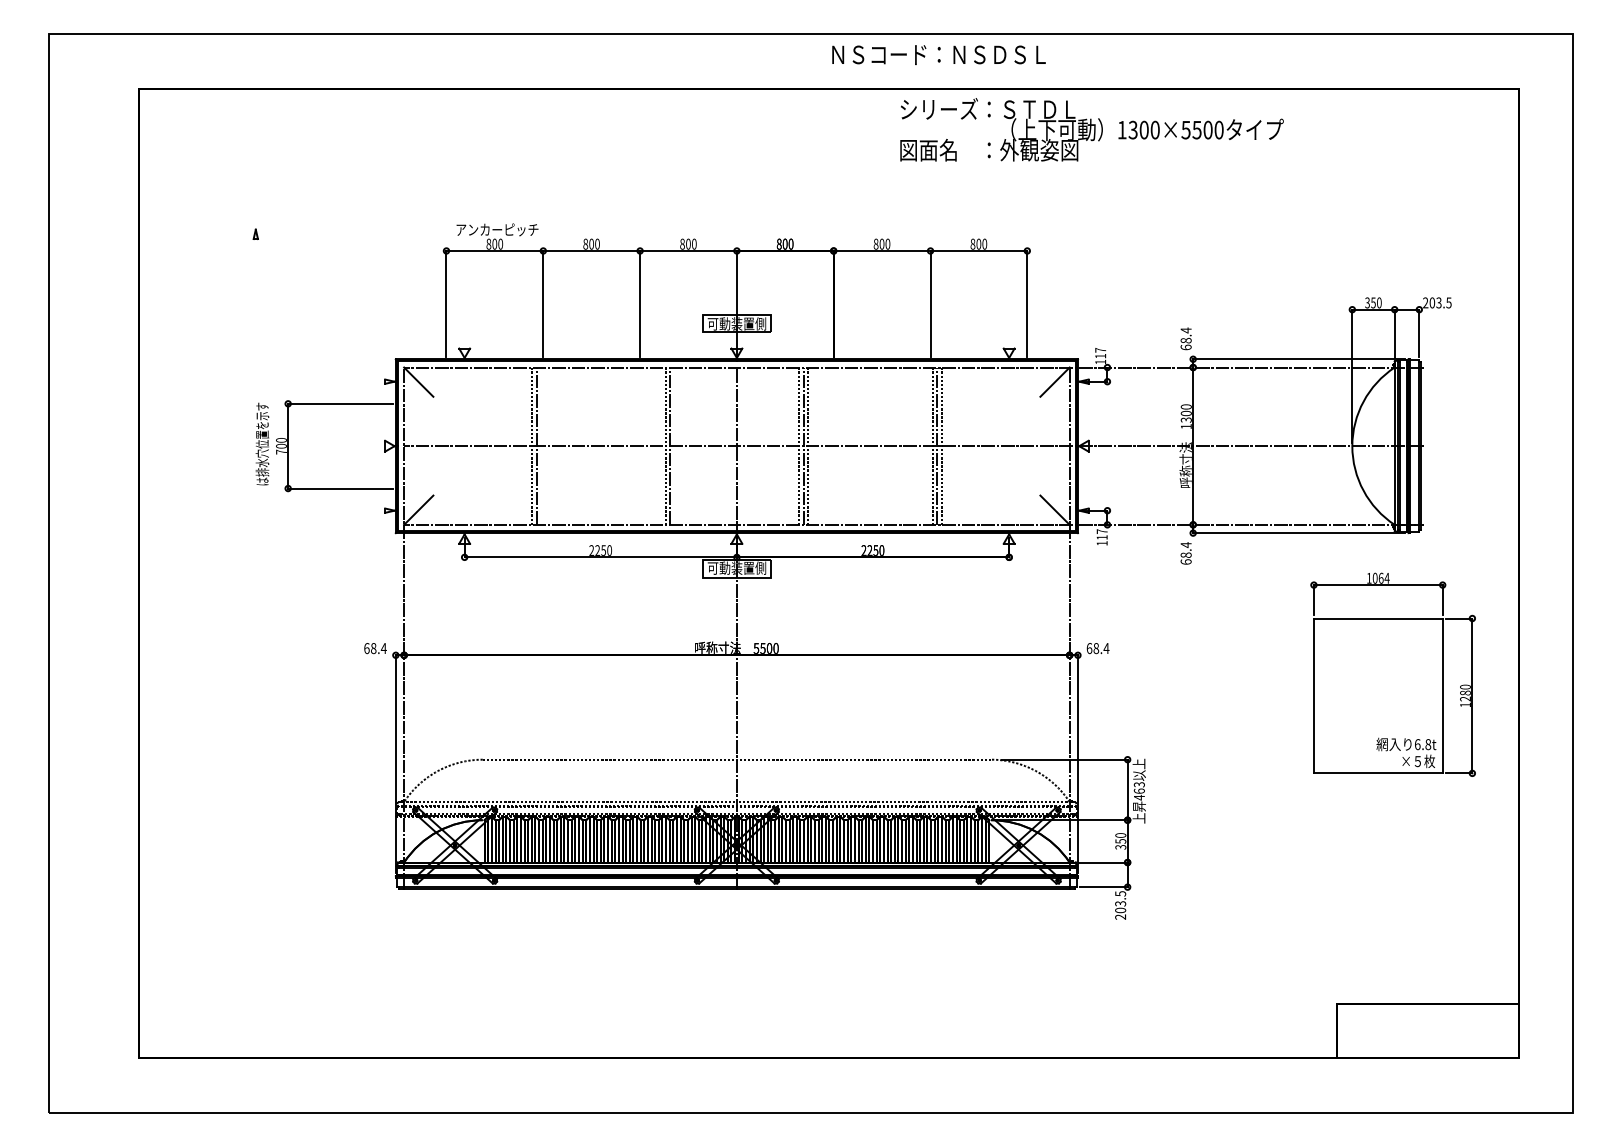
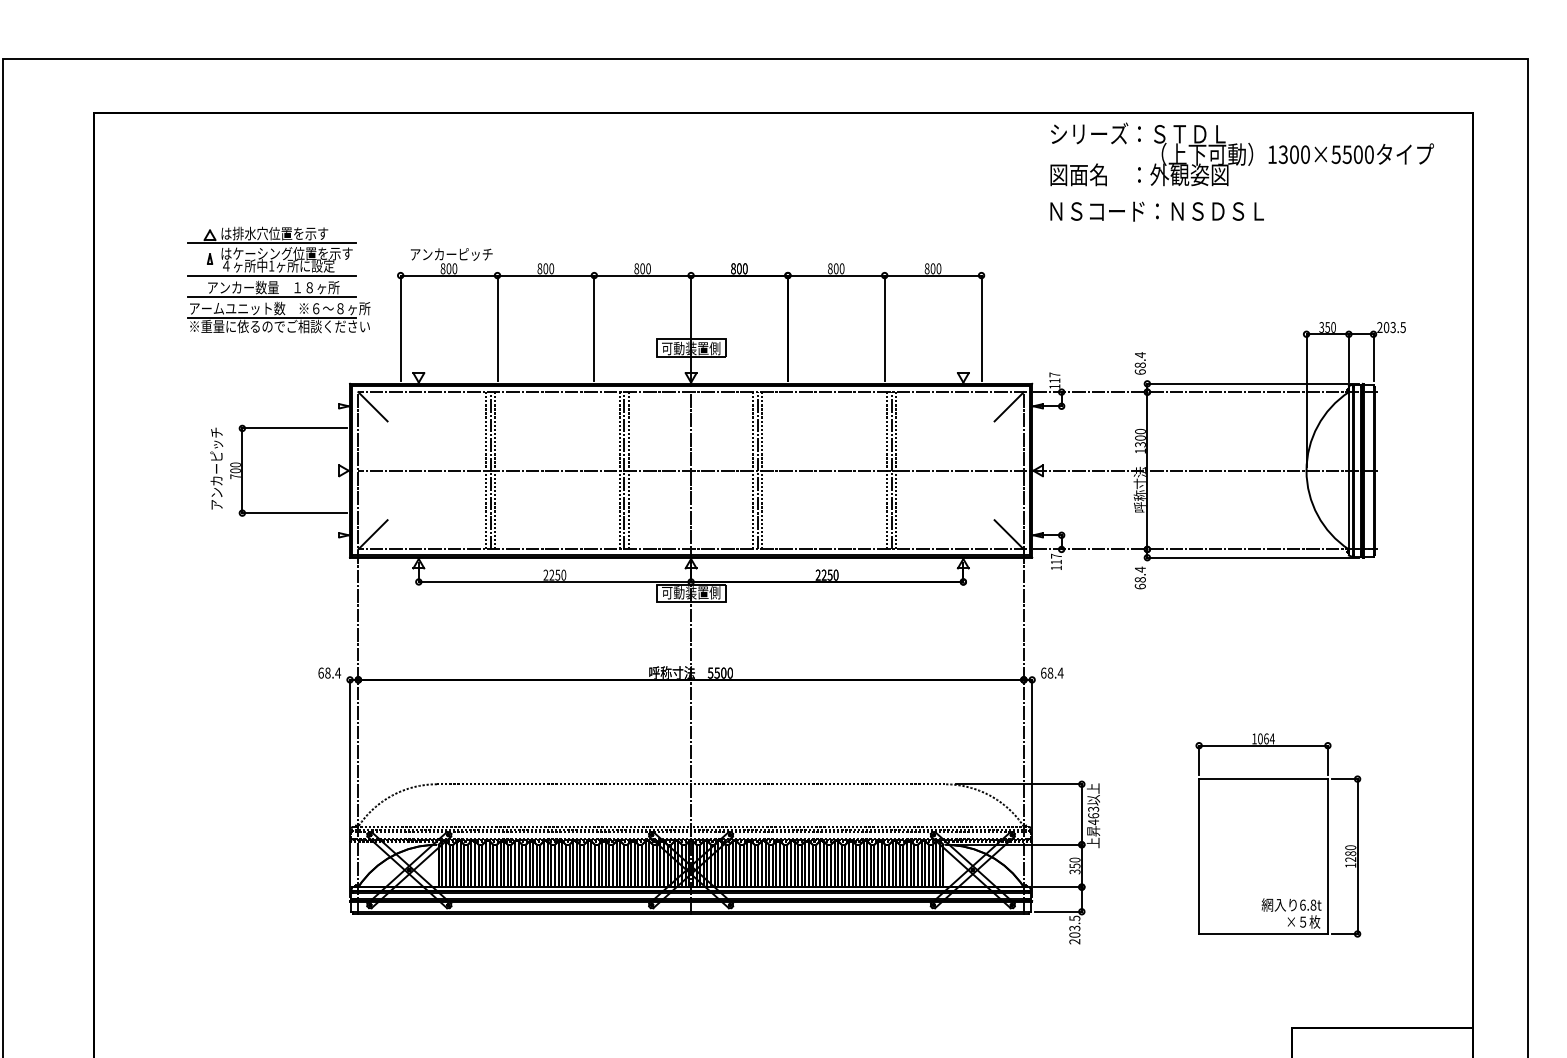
text: (938, 54) -> (1156, 211), moved
text: (1091, 129) -> (1241, 154), moved
part: (324, 255) -> (278, 280), added
text: (262, 443) -> (216, 468), は排水穴位置を示す -> アンカーピッチ
line: (541, 445) -> (495, 470), added
line: (674, 445) -> (628, 470), added
part: (1392, 674) -> (1277, 835), moved

